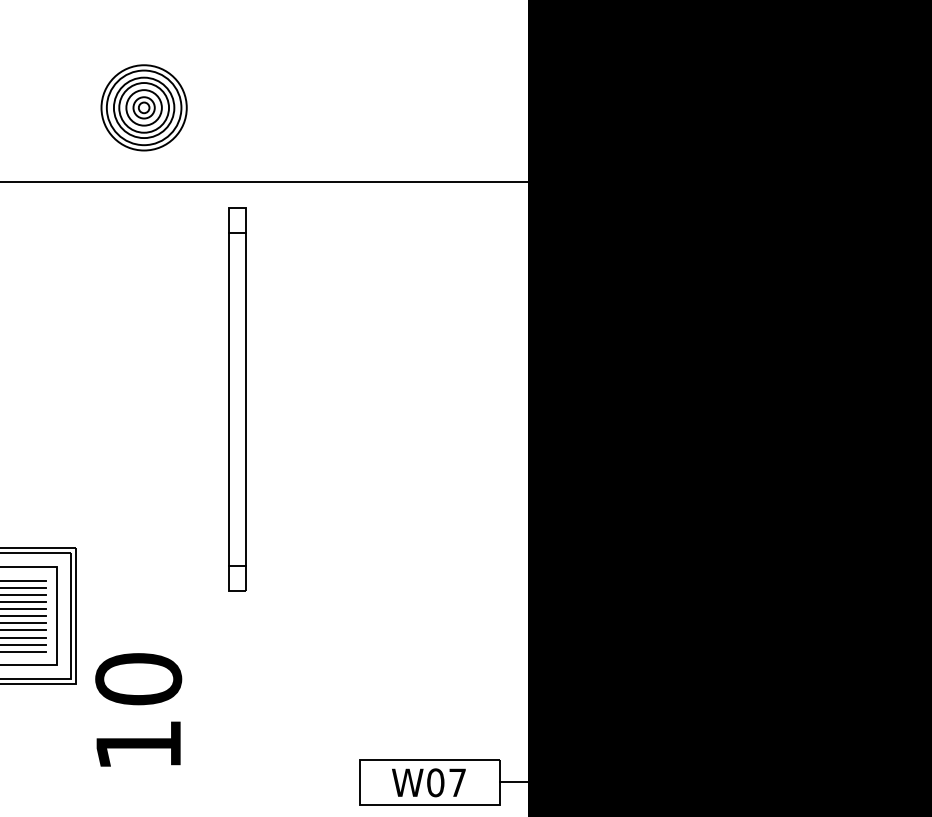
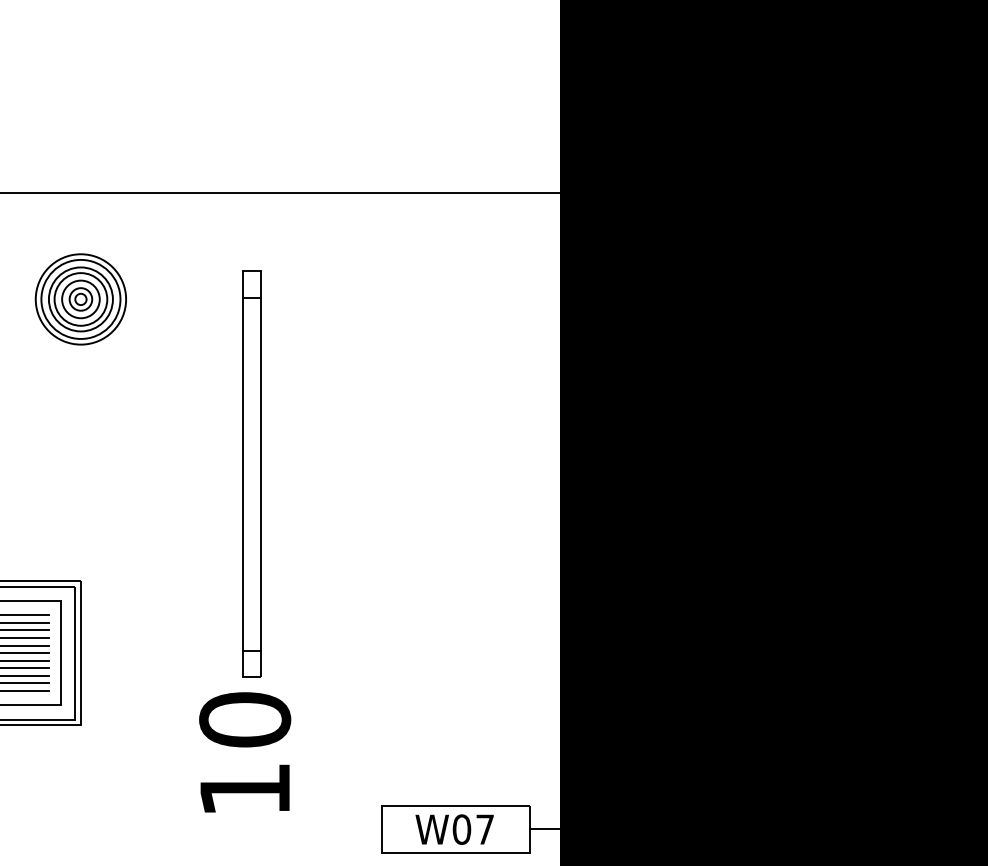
part: (143, 107) -> (80, 299), moved
part: (237, 398) -> (251, 473), moved
text: (139, 710) -> (245, 752), moved

